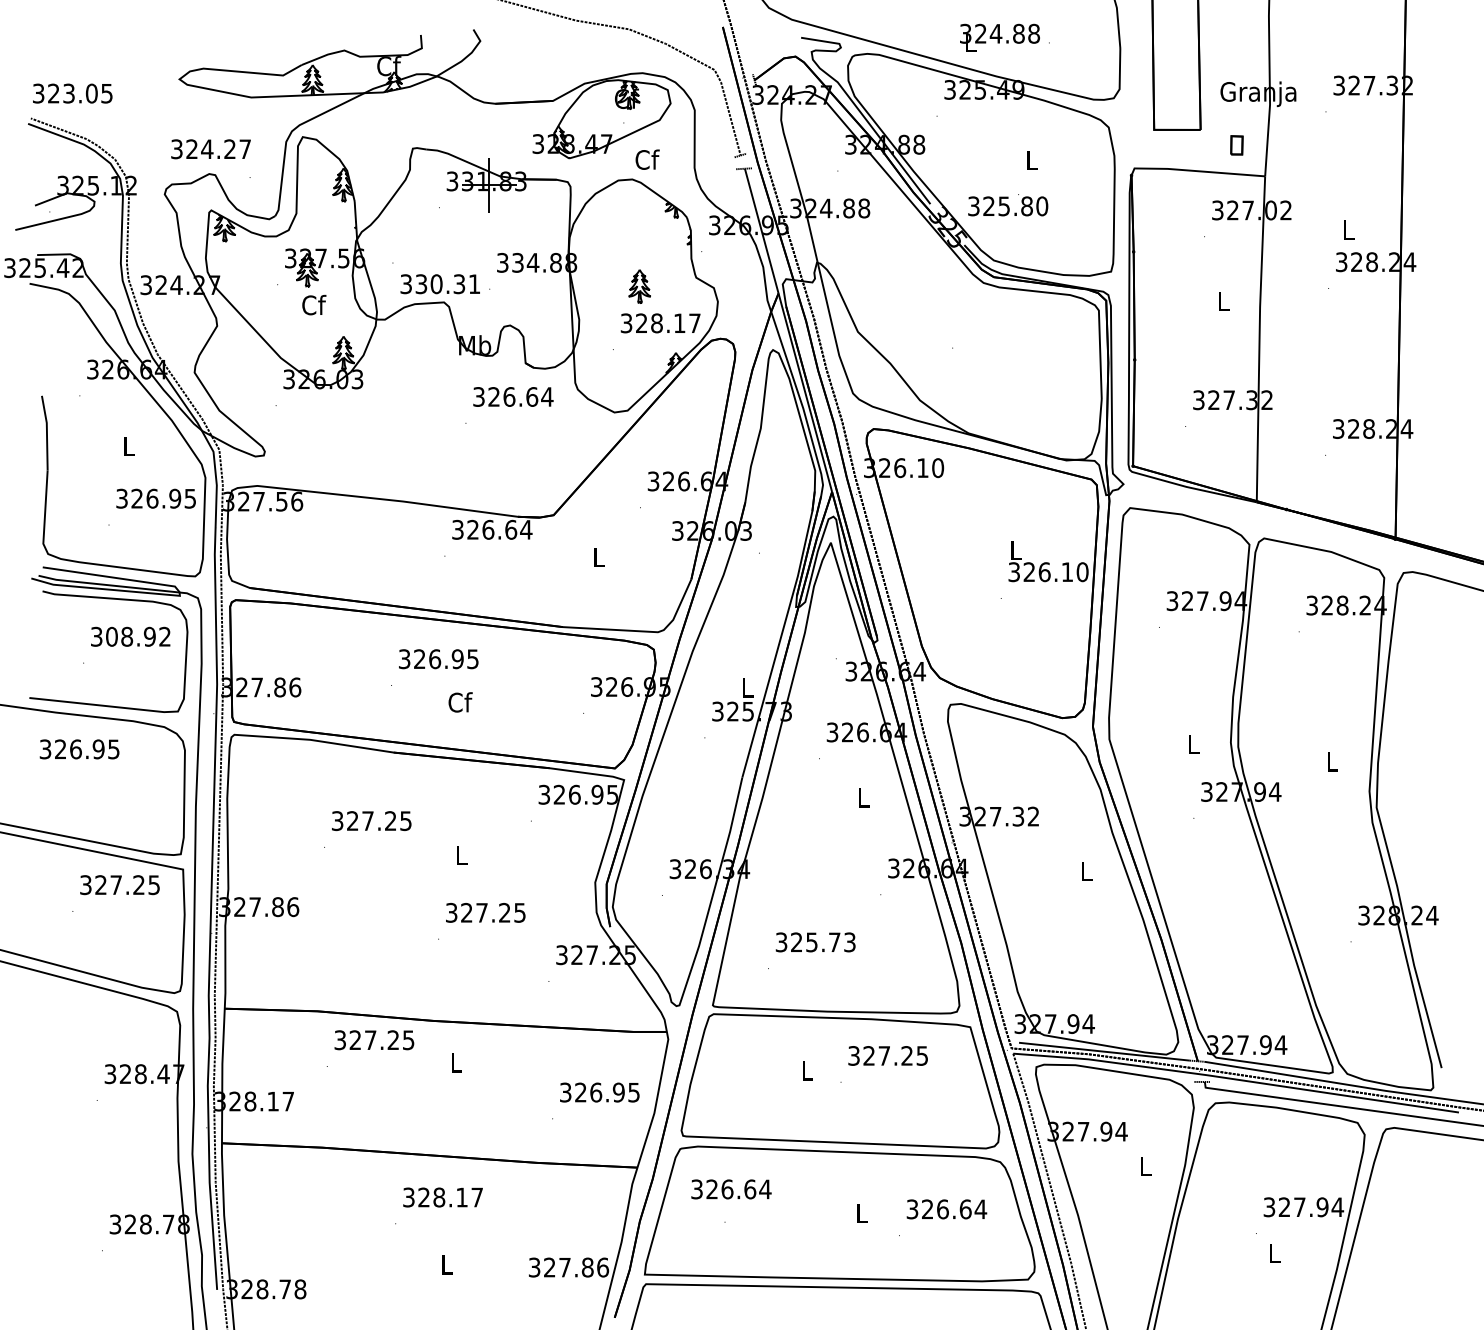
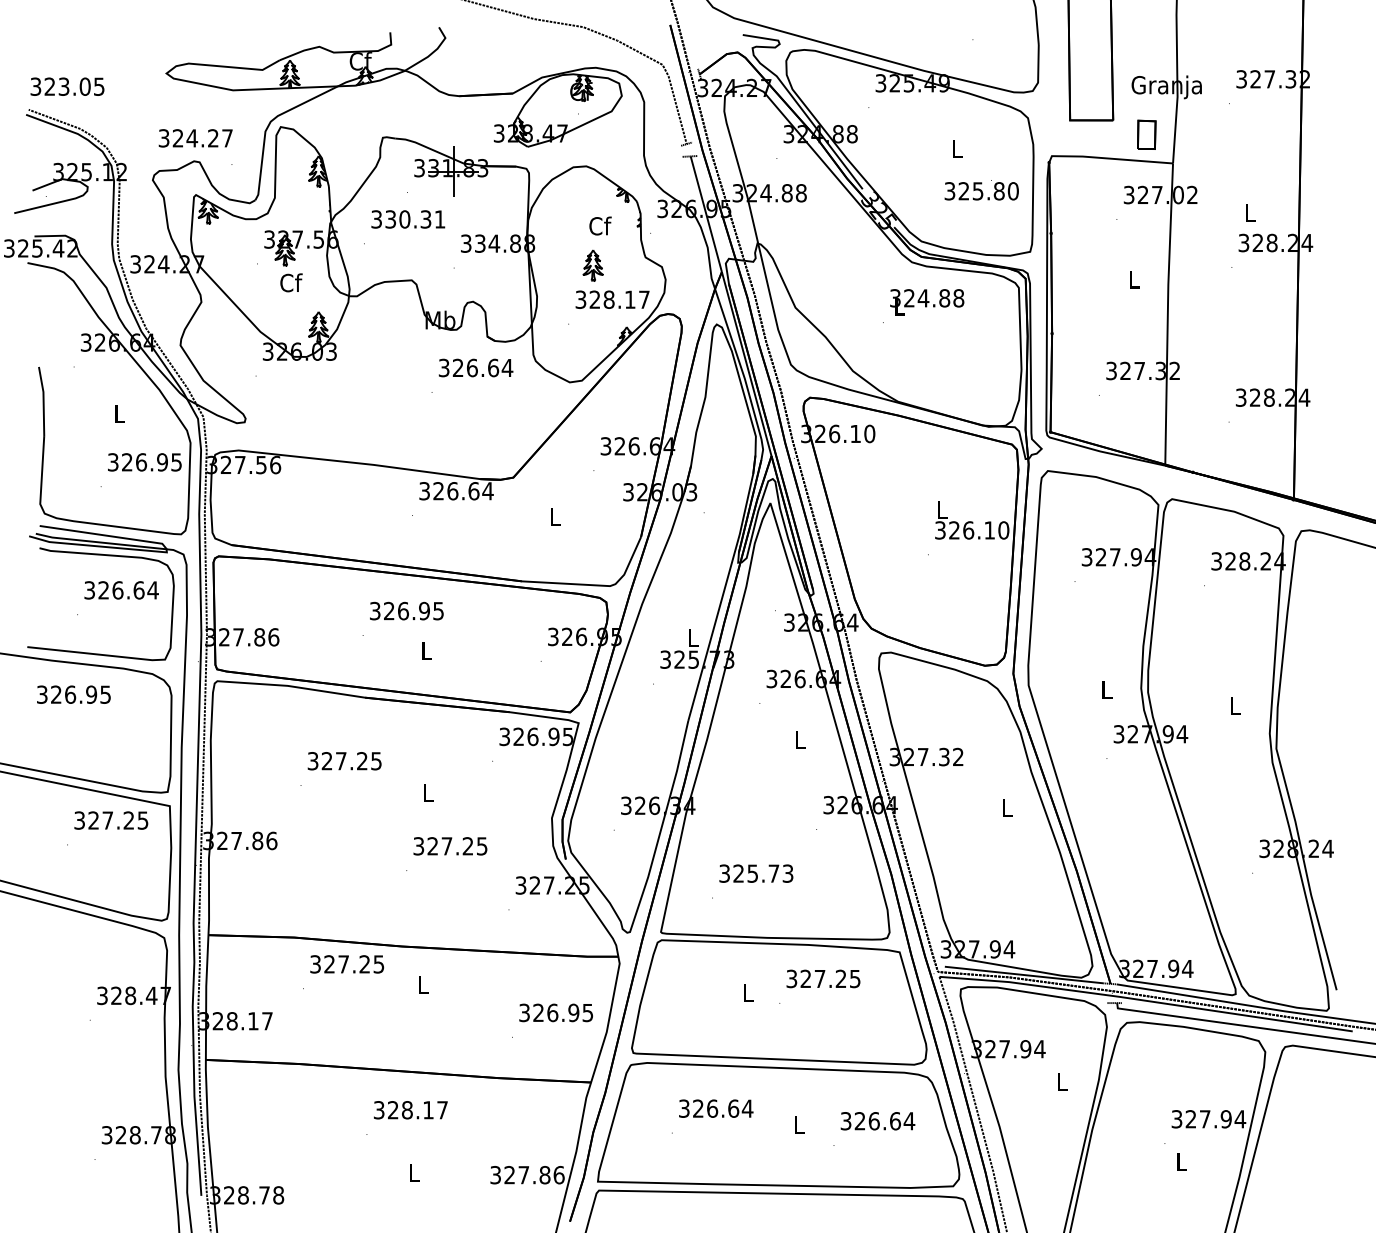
text: (1000, 38) -> (927, 302), moved
part: (1236, 145) -> (1146, 134), size x1.67
text: (647, 159) -> (600, 225), moved
text: (1007, 205) -> (981, 190), moved
text: (440, 284) -> (408, 219), moved
text: (138, 636) -> (128, 590), 308.92 -> 326.64
text: (461, 701) -> (427, 650), Cf -> L
text: (731, 1189) -> (716, 1108), moved

